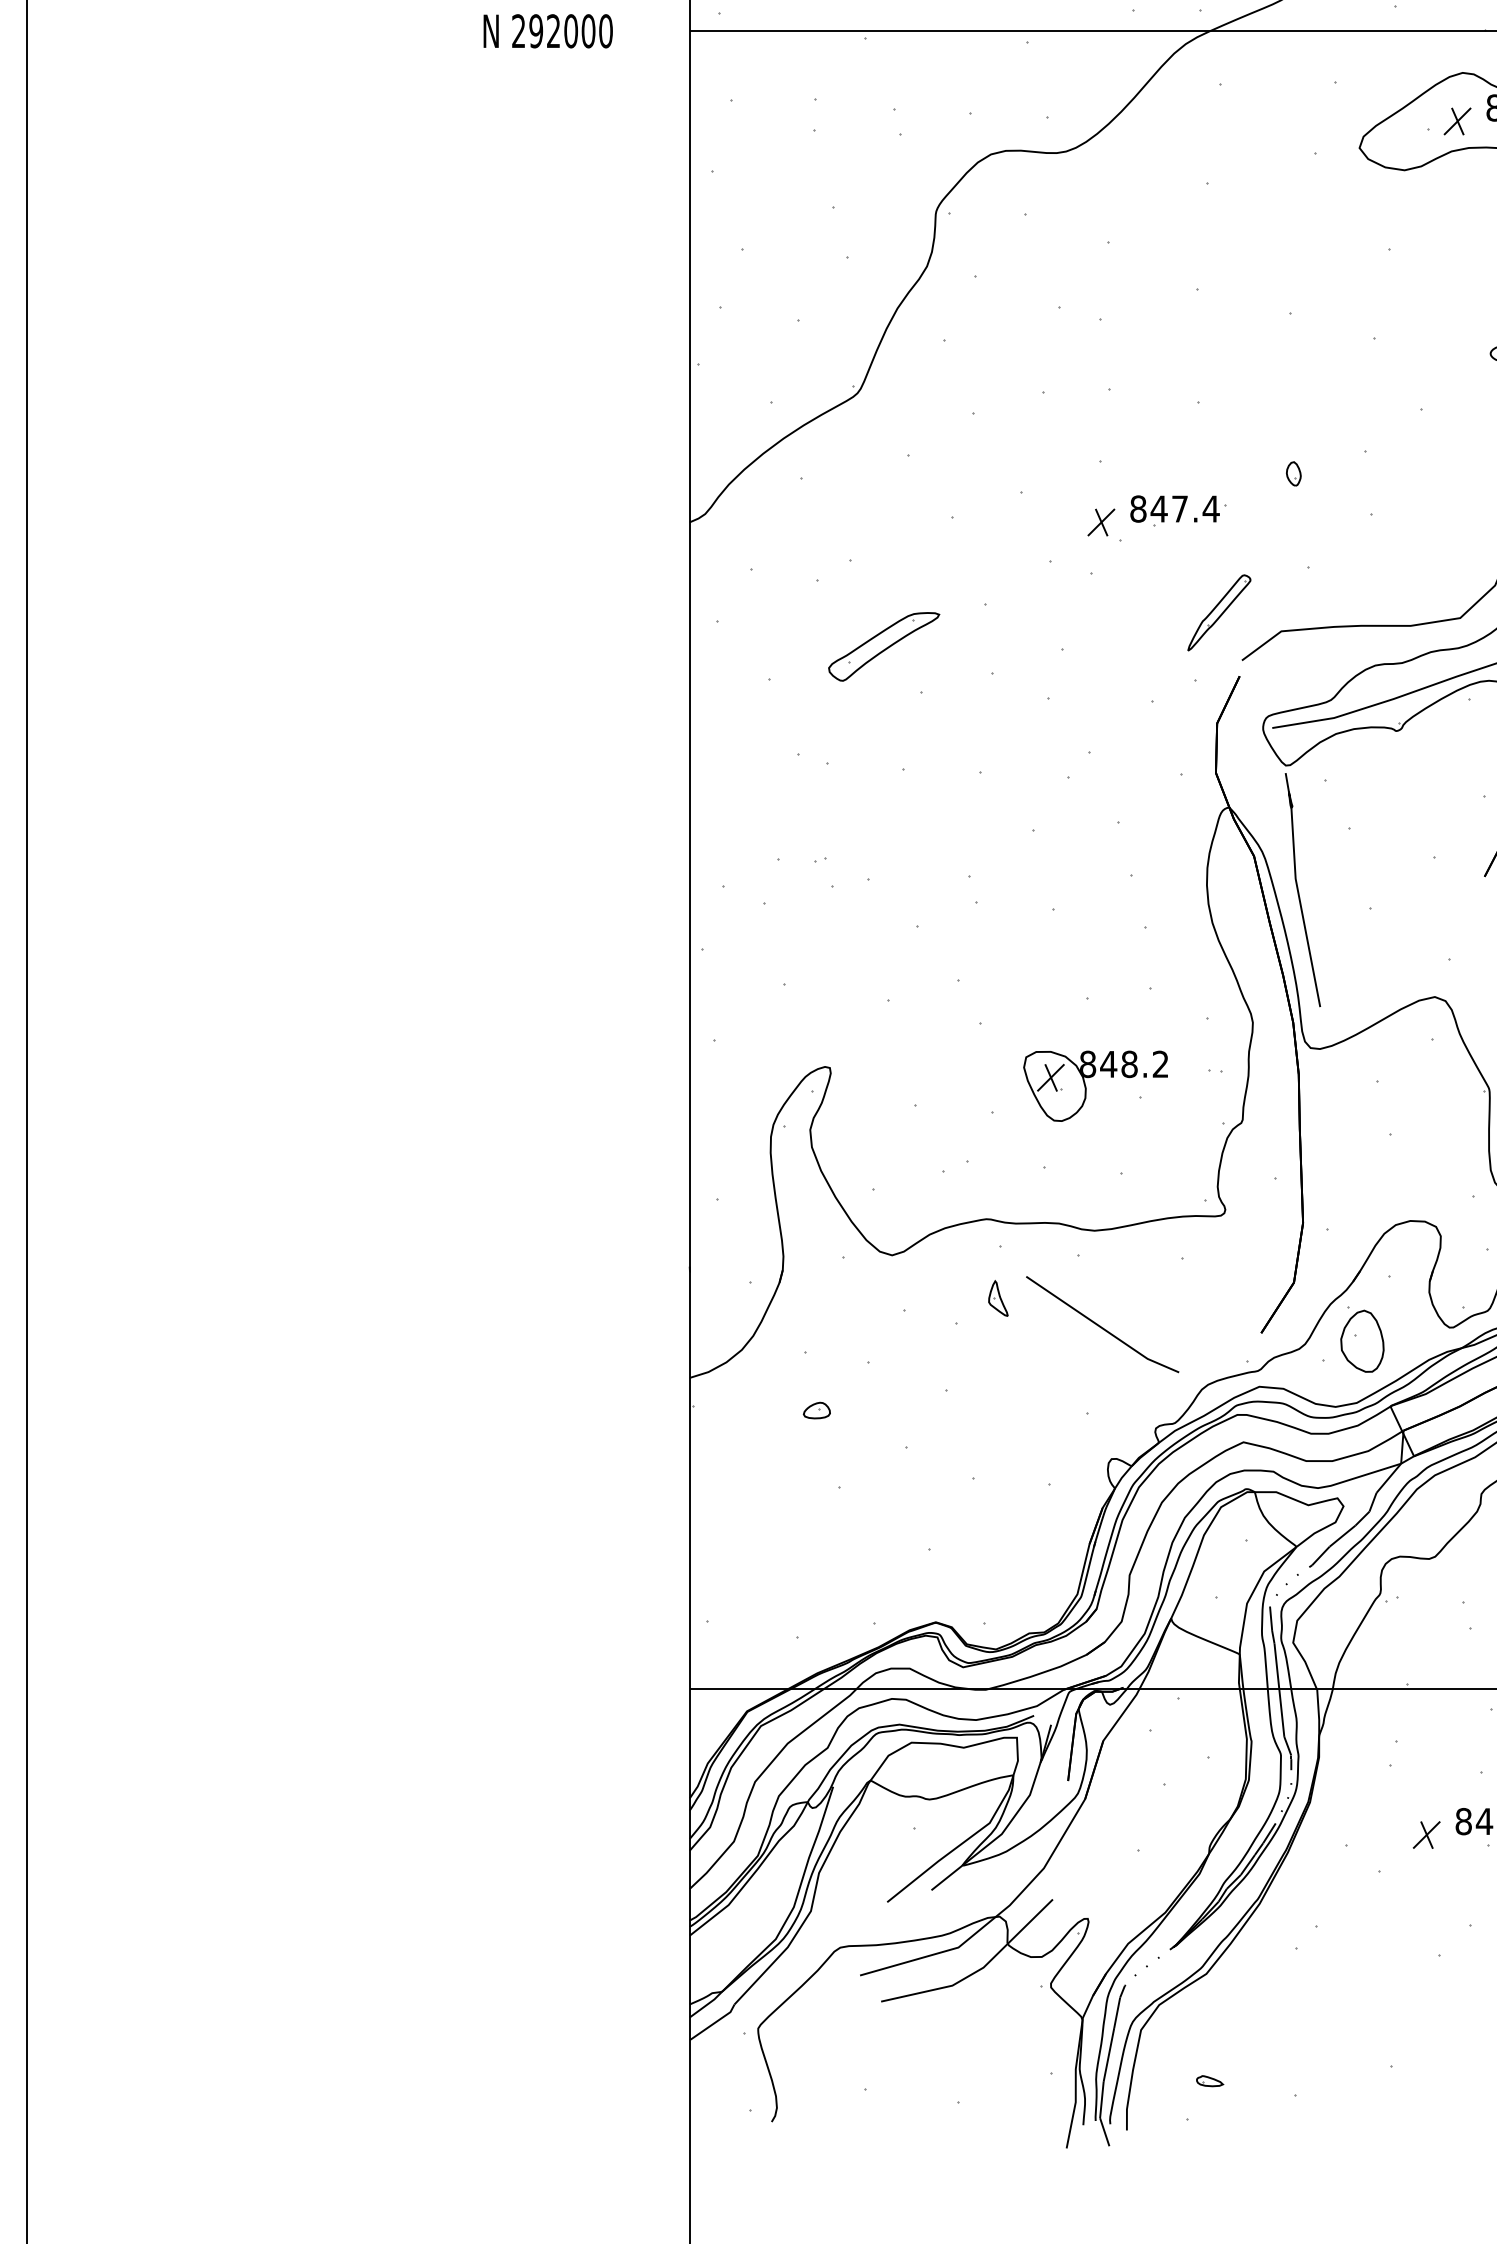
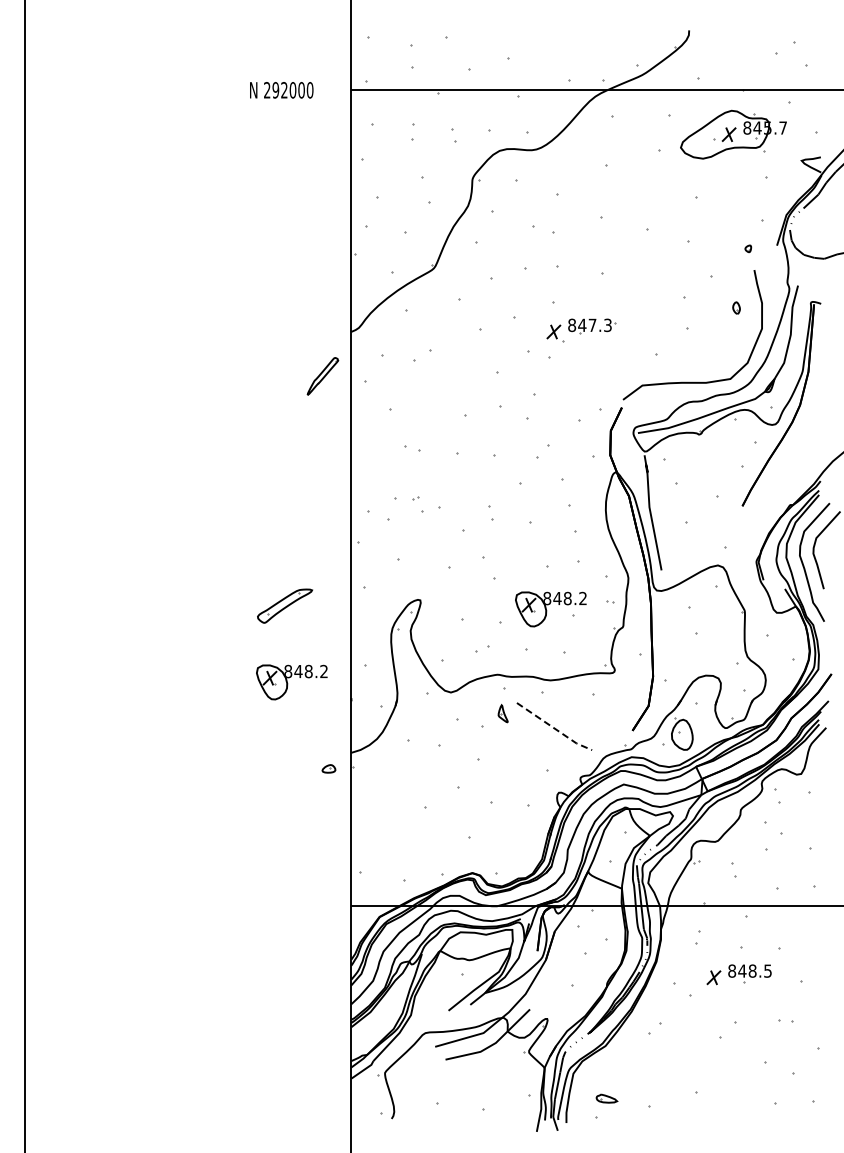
part: (1293, 472) -> (736, 307), moved
text: (1210, 509) -> (607, 325), 847.4 -> 847.3
part: (1218, 612) -> (322, 376), moved
part: (885, 645) -> (285, 605), moved
part: (568, 1234) -> (291, 682), added
line: (1102, 1328) -> (554, 728), solid -> dashed
part: (816, 1409) -> (328, 768), moved
part: (1210, 2080) -> (607, 1098), size x1.6

